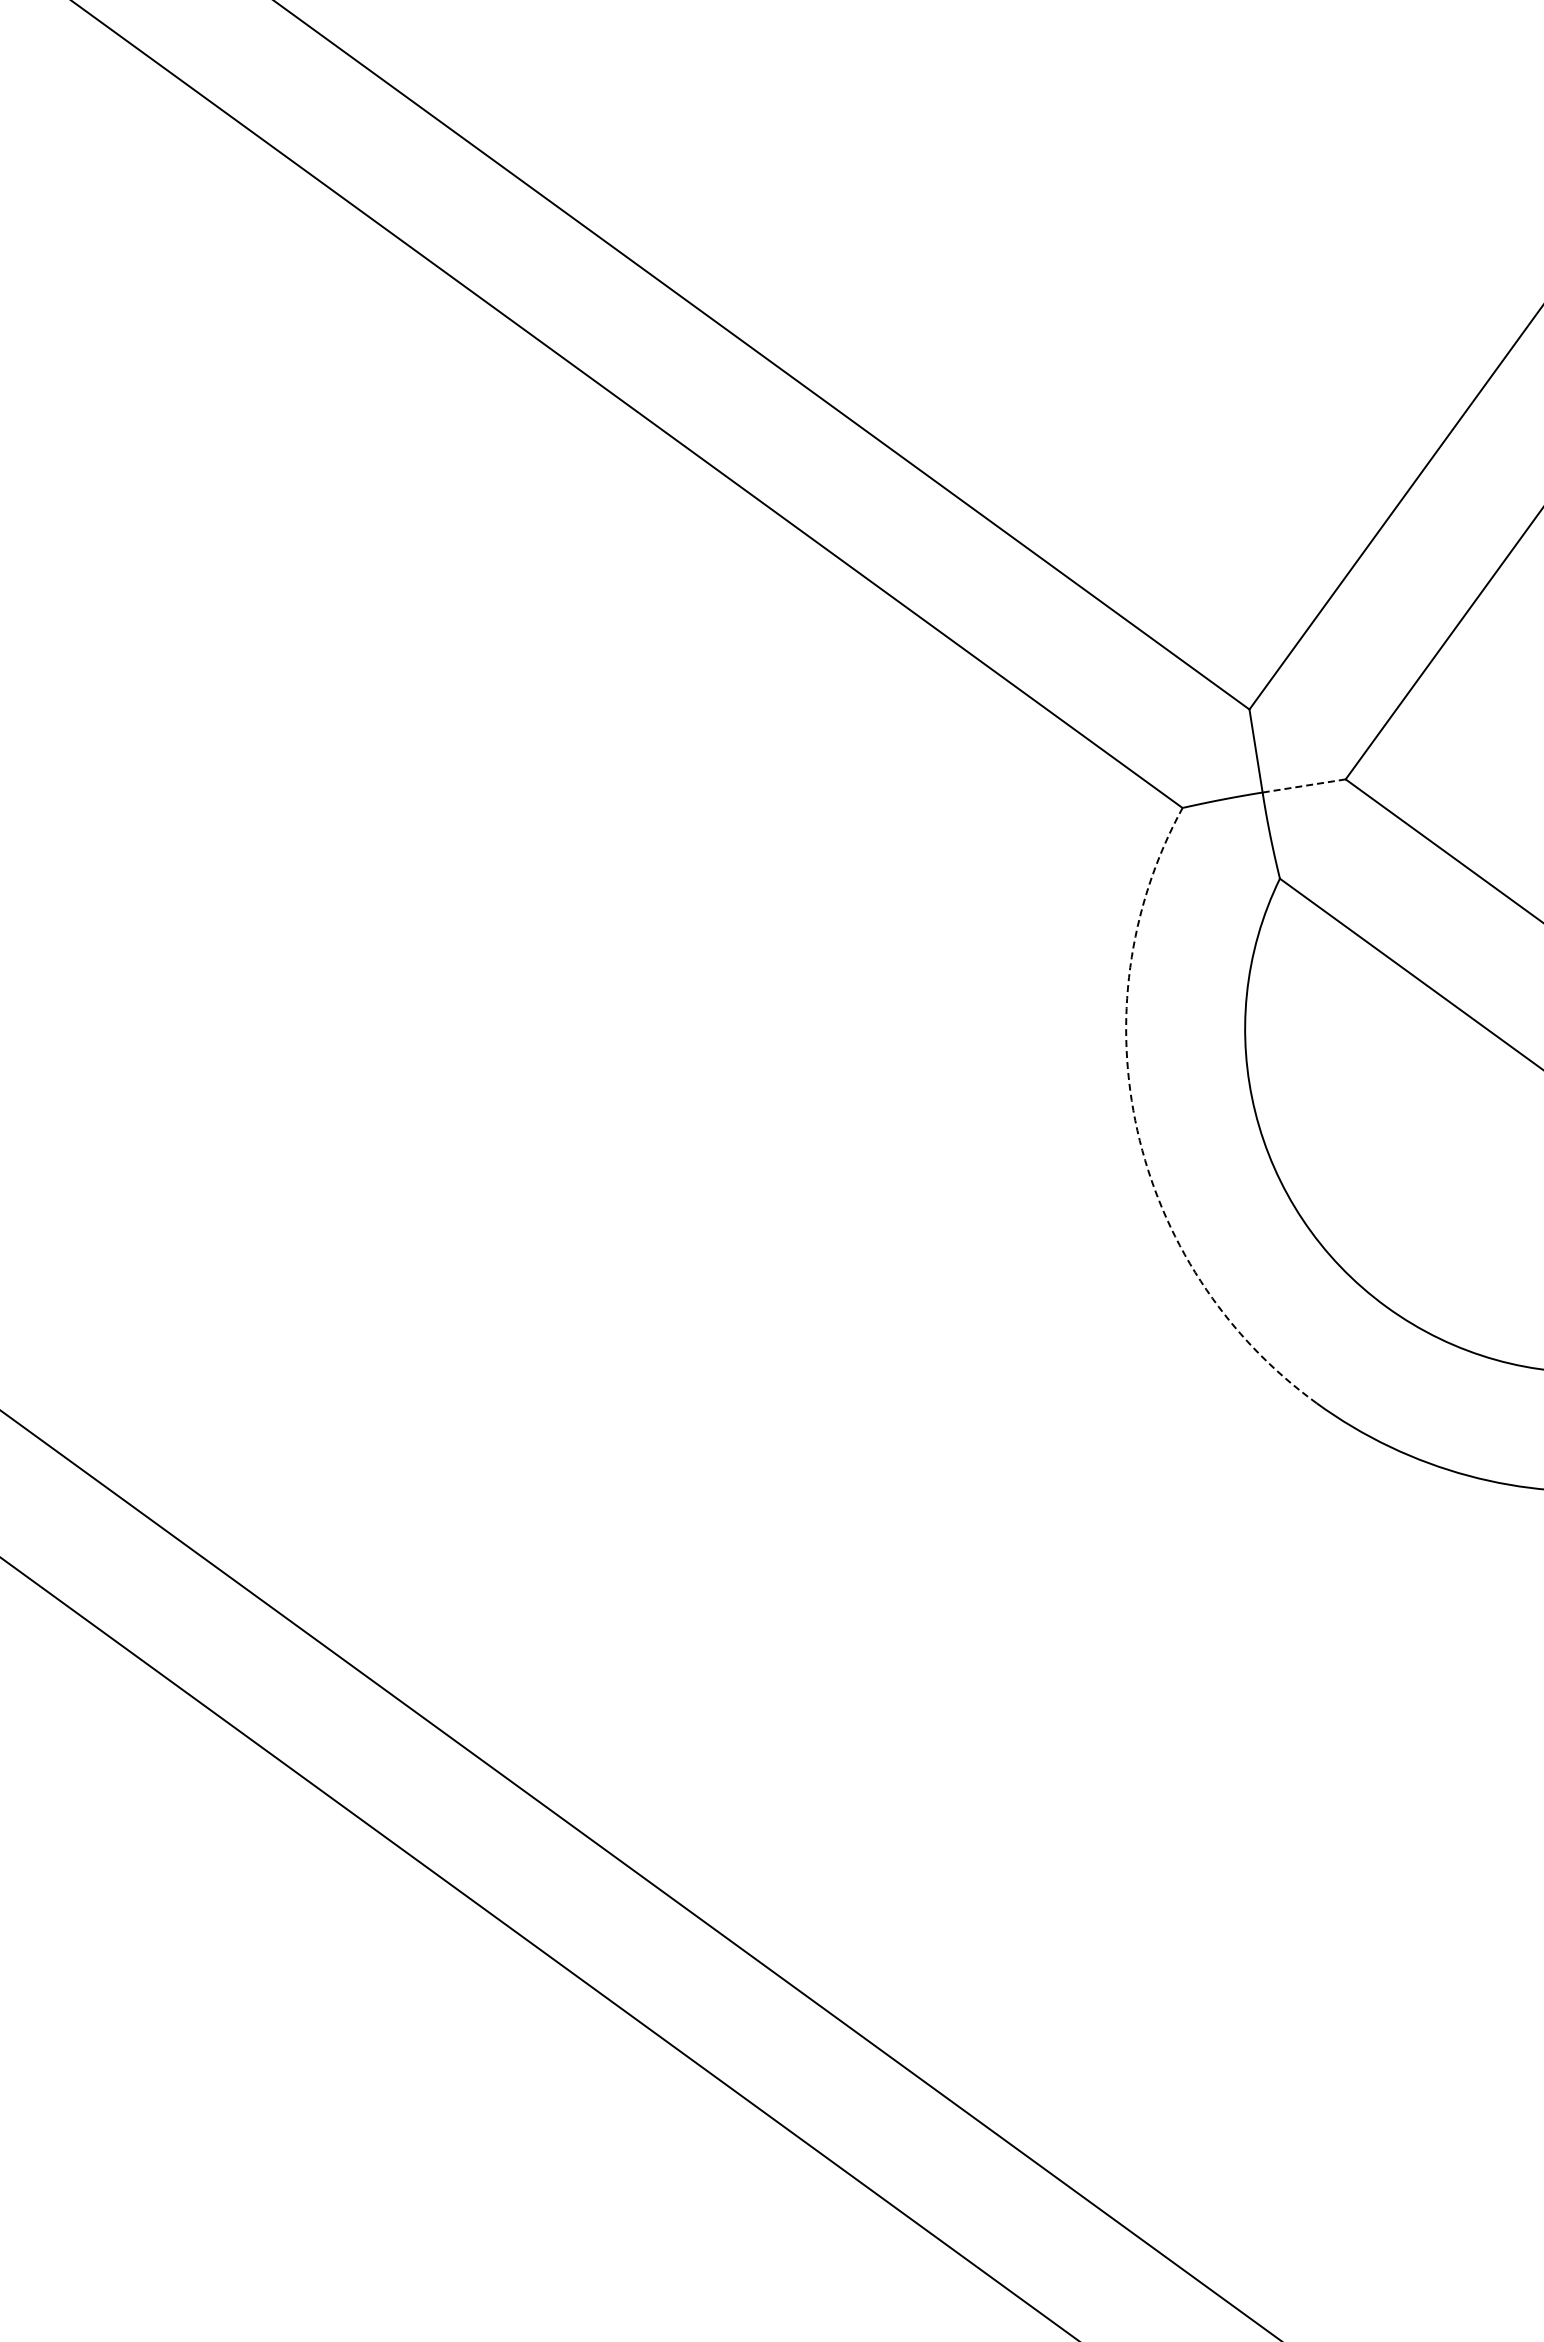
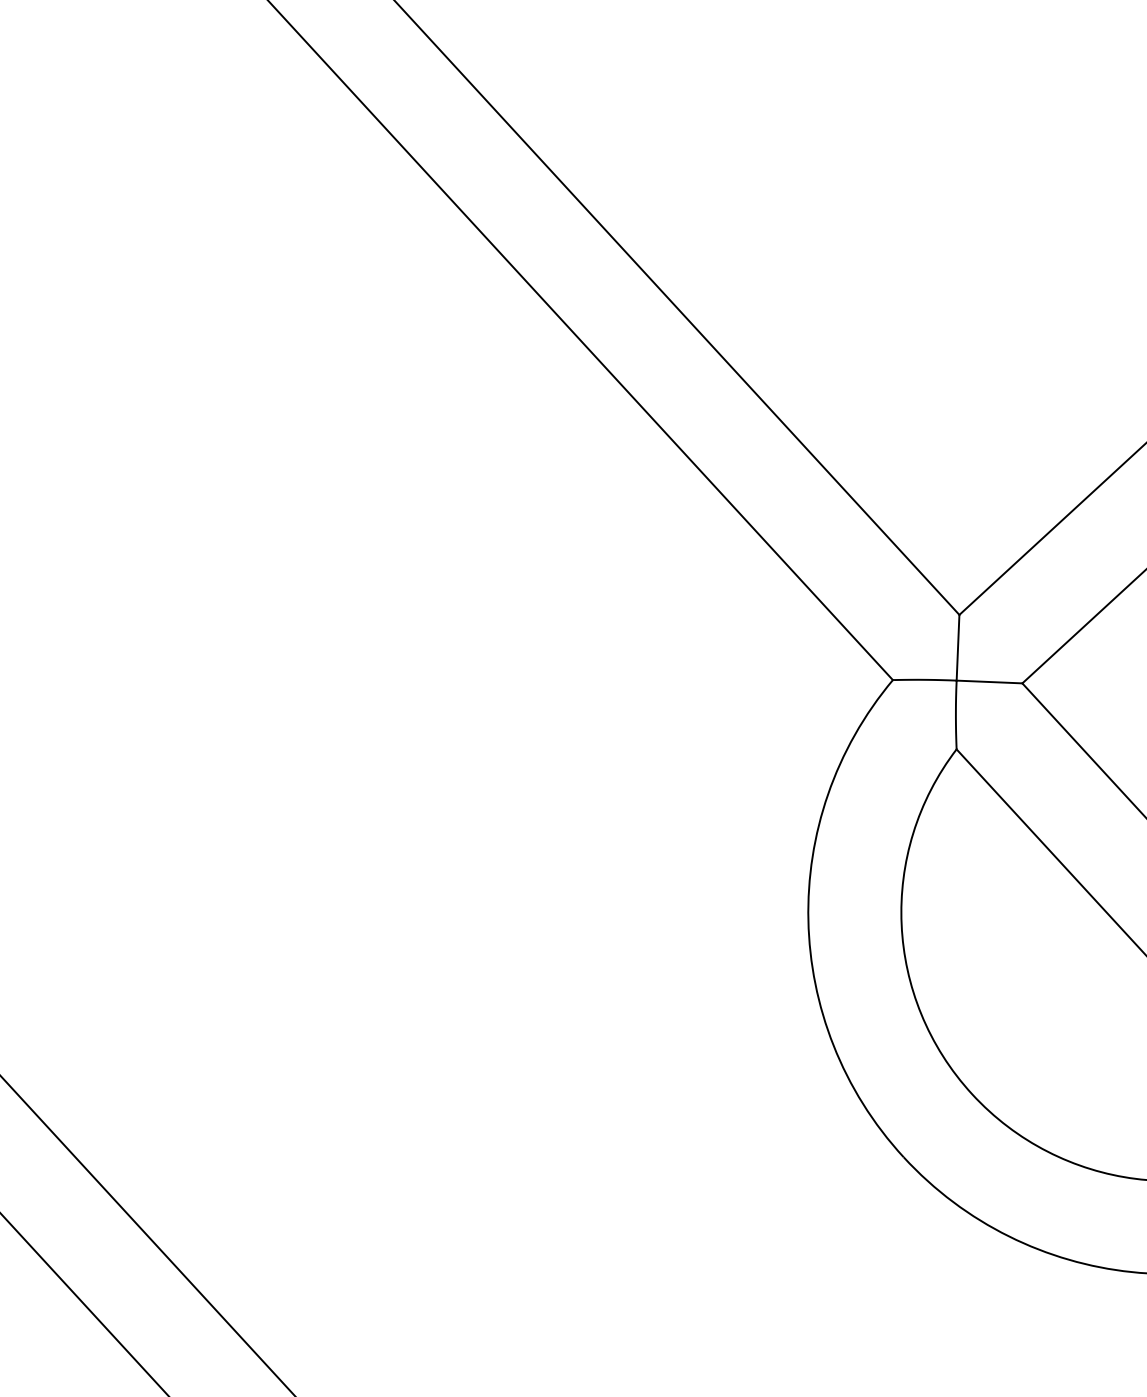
line: (1303, 786) -> (988, 682), dashed -> solid
arc: (1137, 1130) -> (808, 920), dashed -> solid

